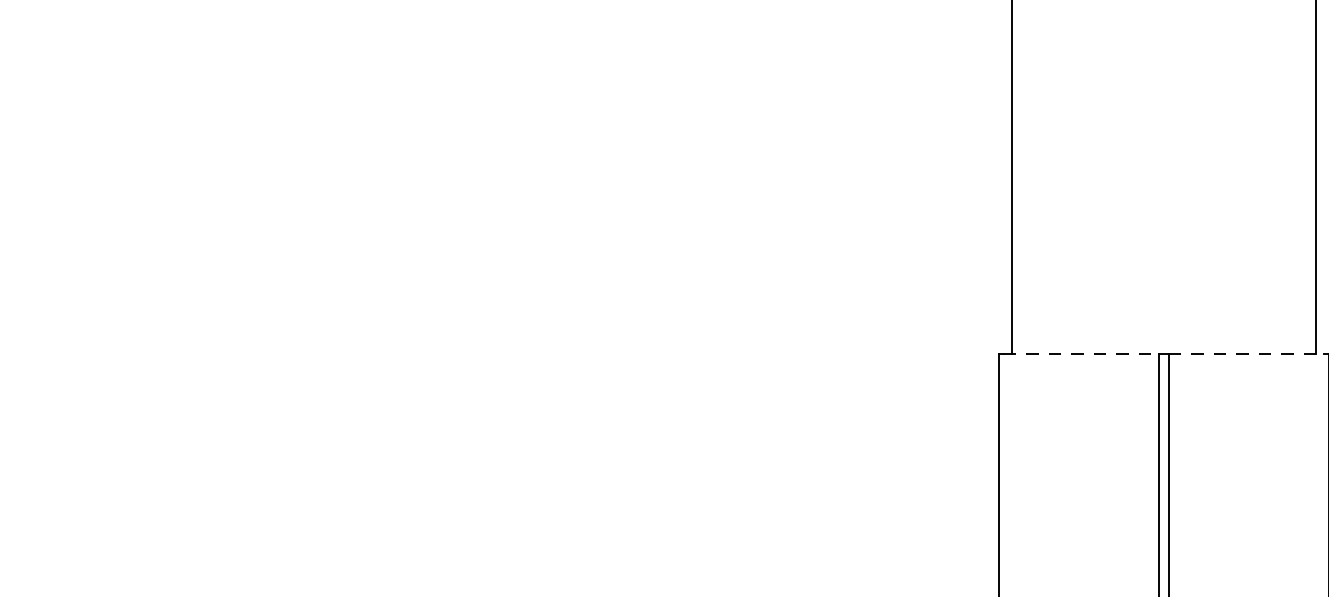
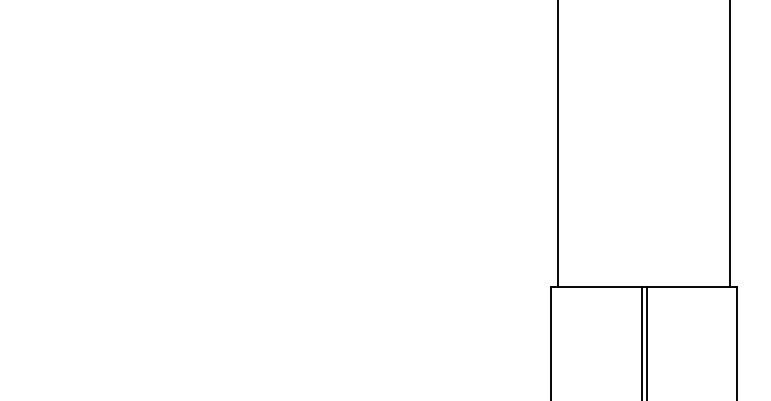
line: (1080, 353) -> (597, 286), dashed -> solid
line: (1245, 353) -> (690, 286), dashed -> solid

